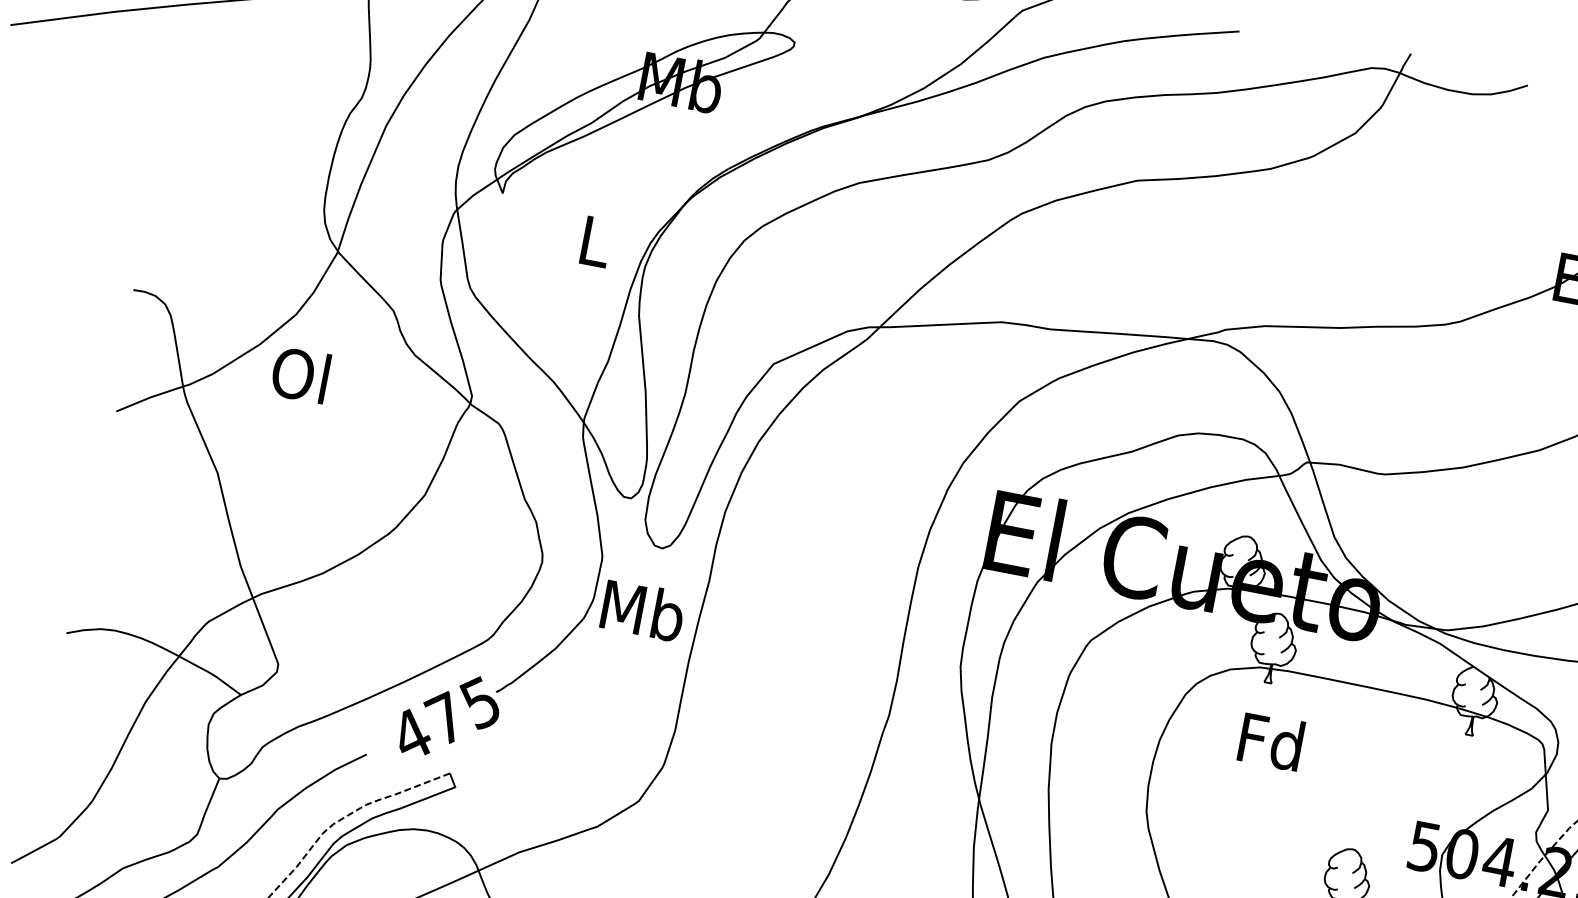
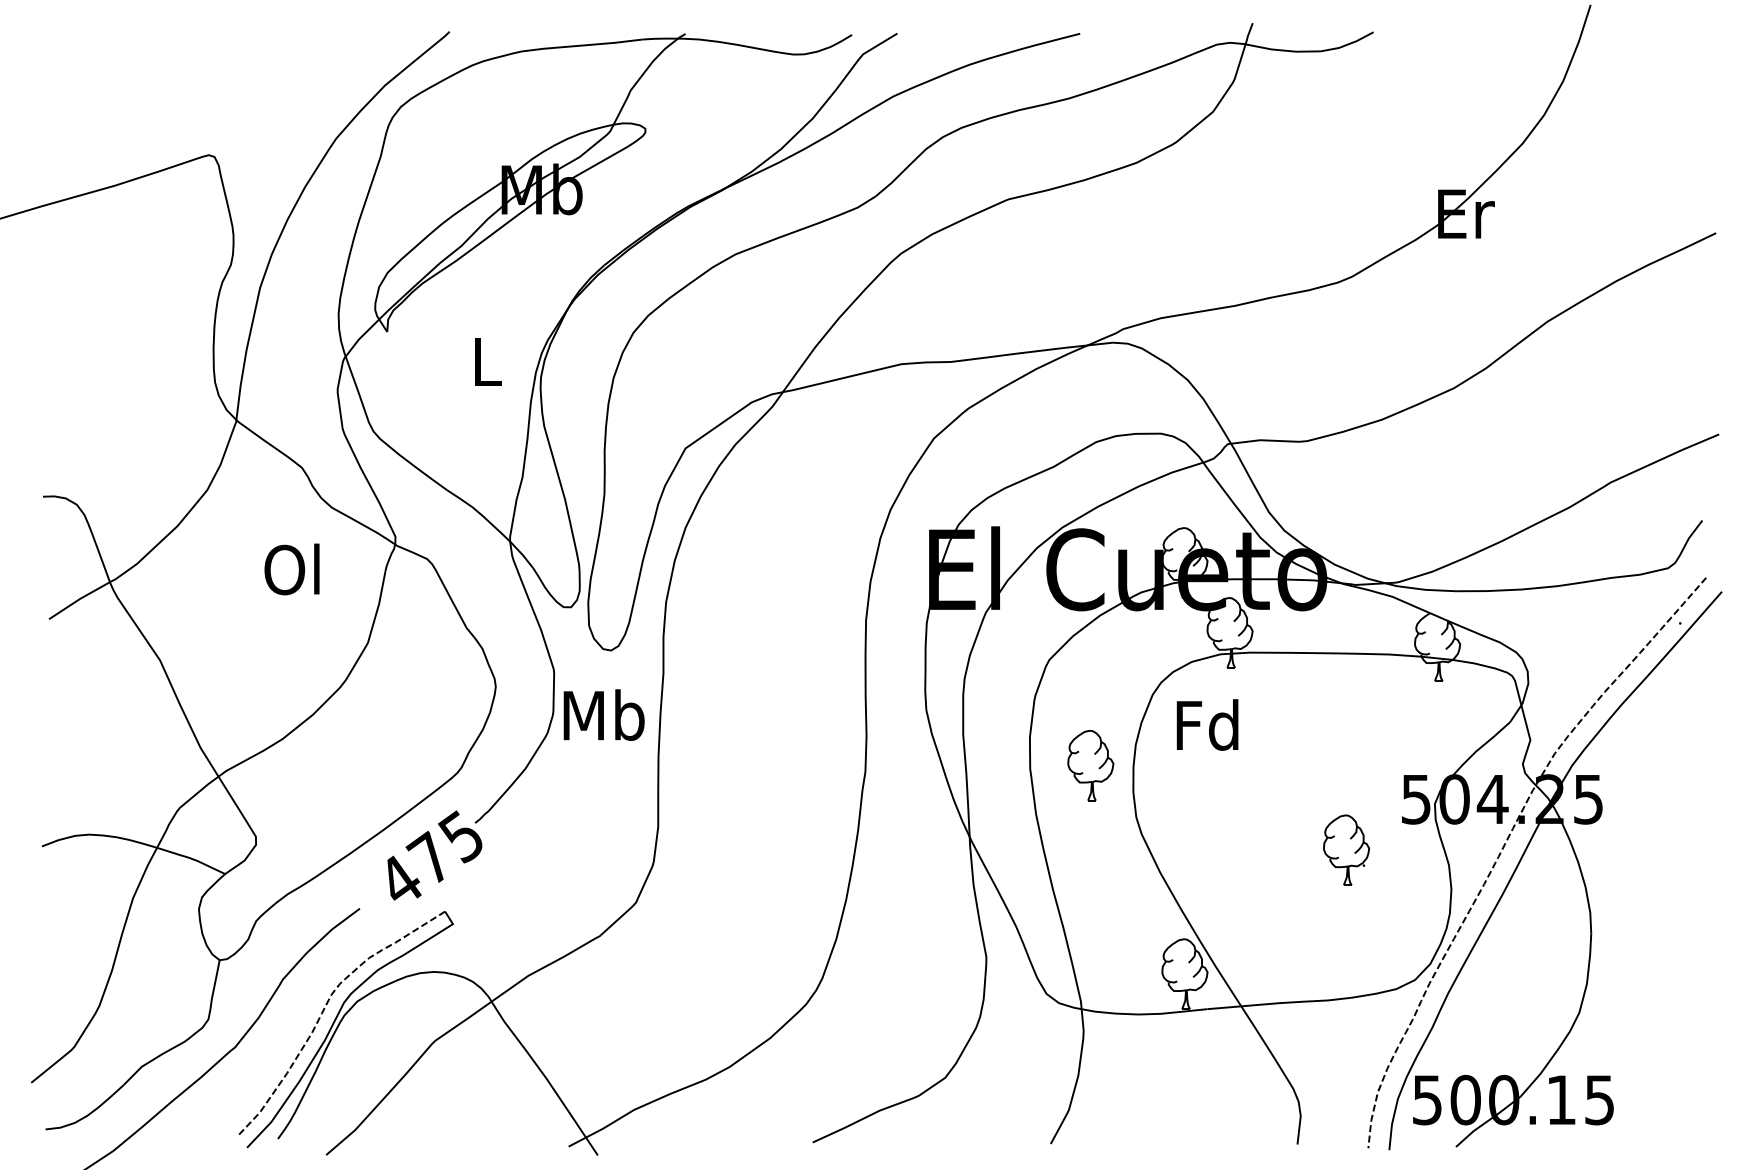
text: (299, 374) -> (291, 569), moved
text: (1271, 741) -> (1207, 724), moved
part: (1111, 752) -> (1090, 765), added

